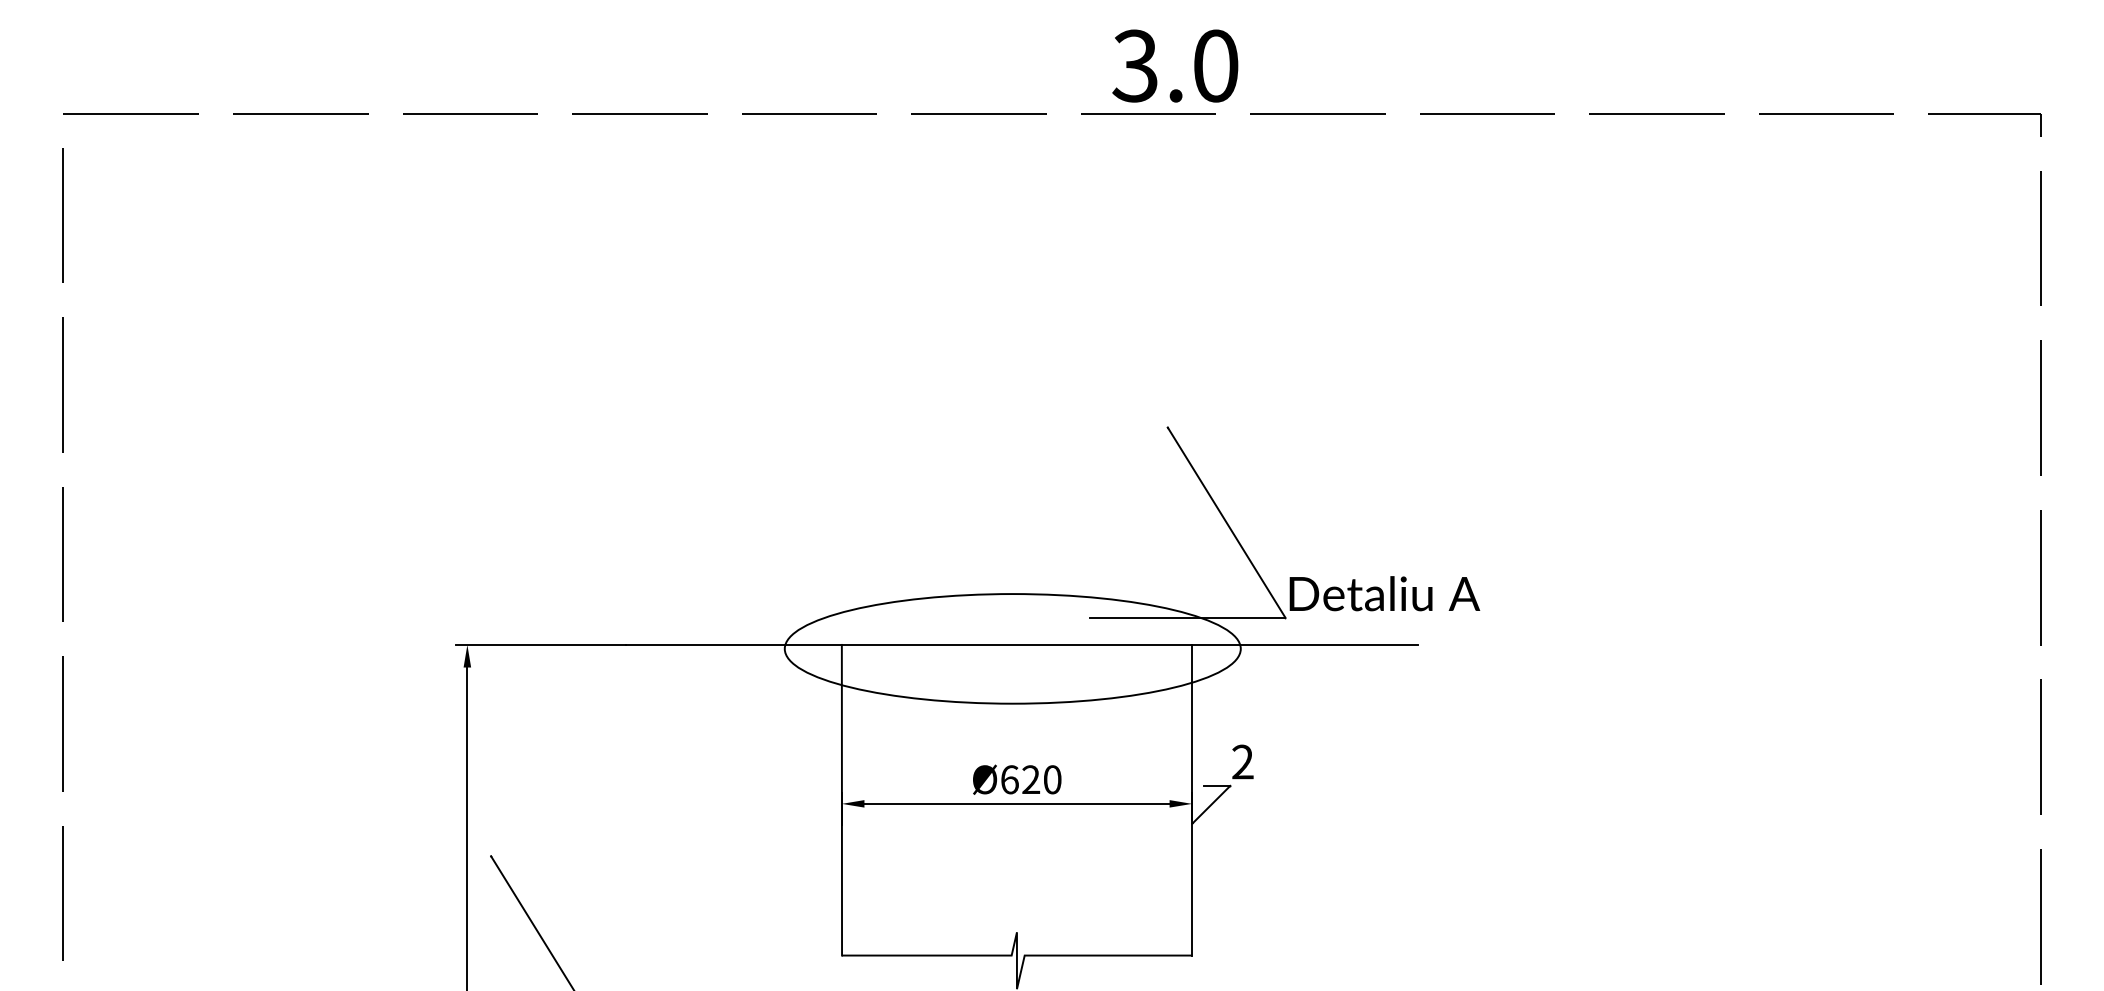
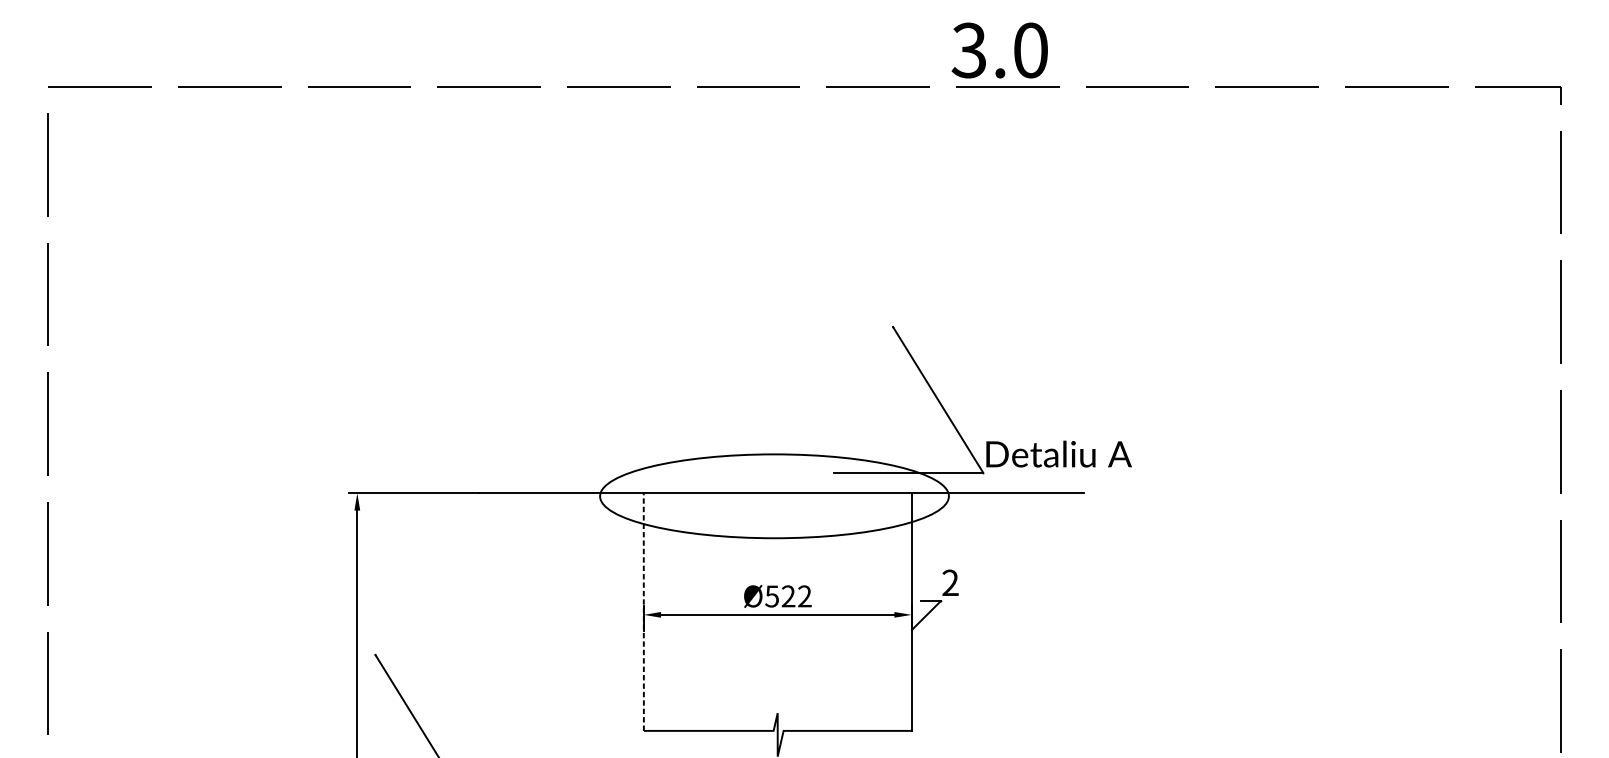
text: (1175, 65) -> (999, 50), moved
text: (1030, 779) -> (788, 596), Ø620 -> Ø522
line: (841, 799) -> (643, 611), solid -> dashed

